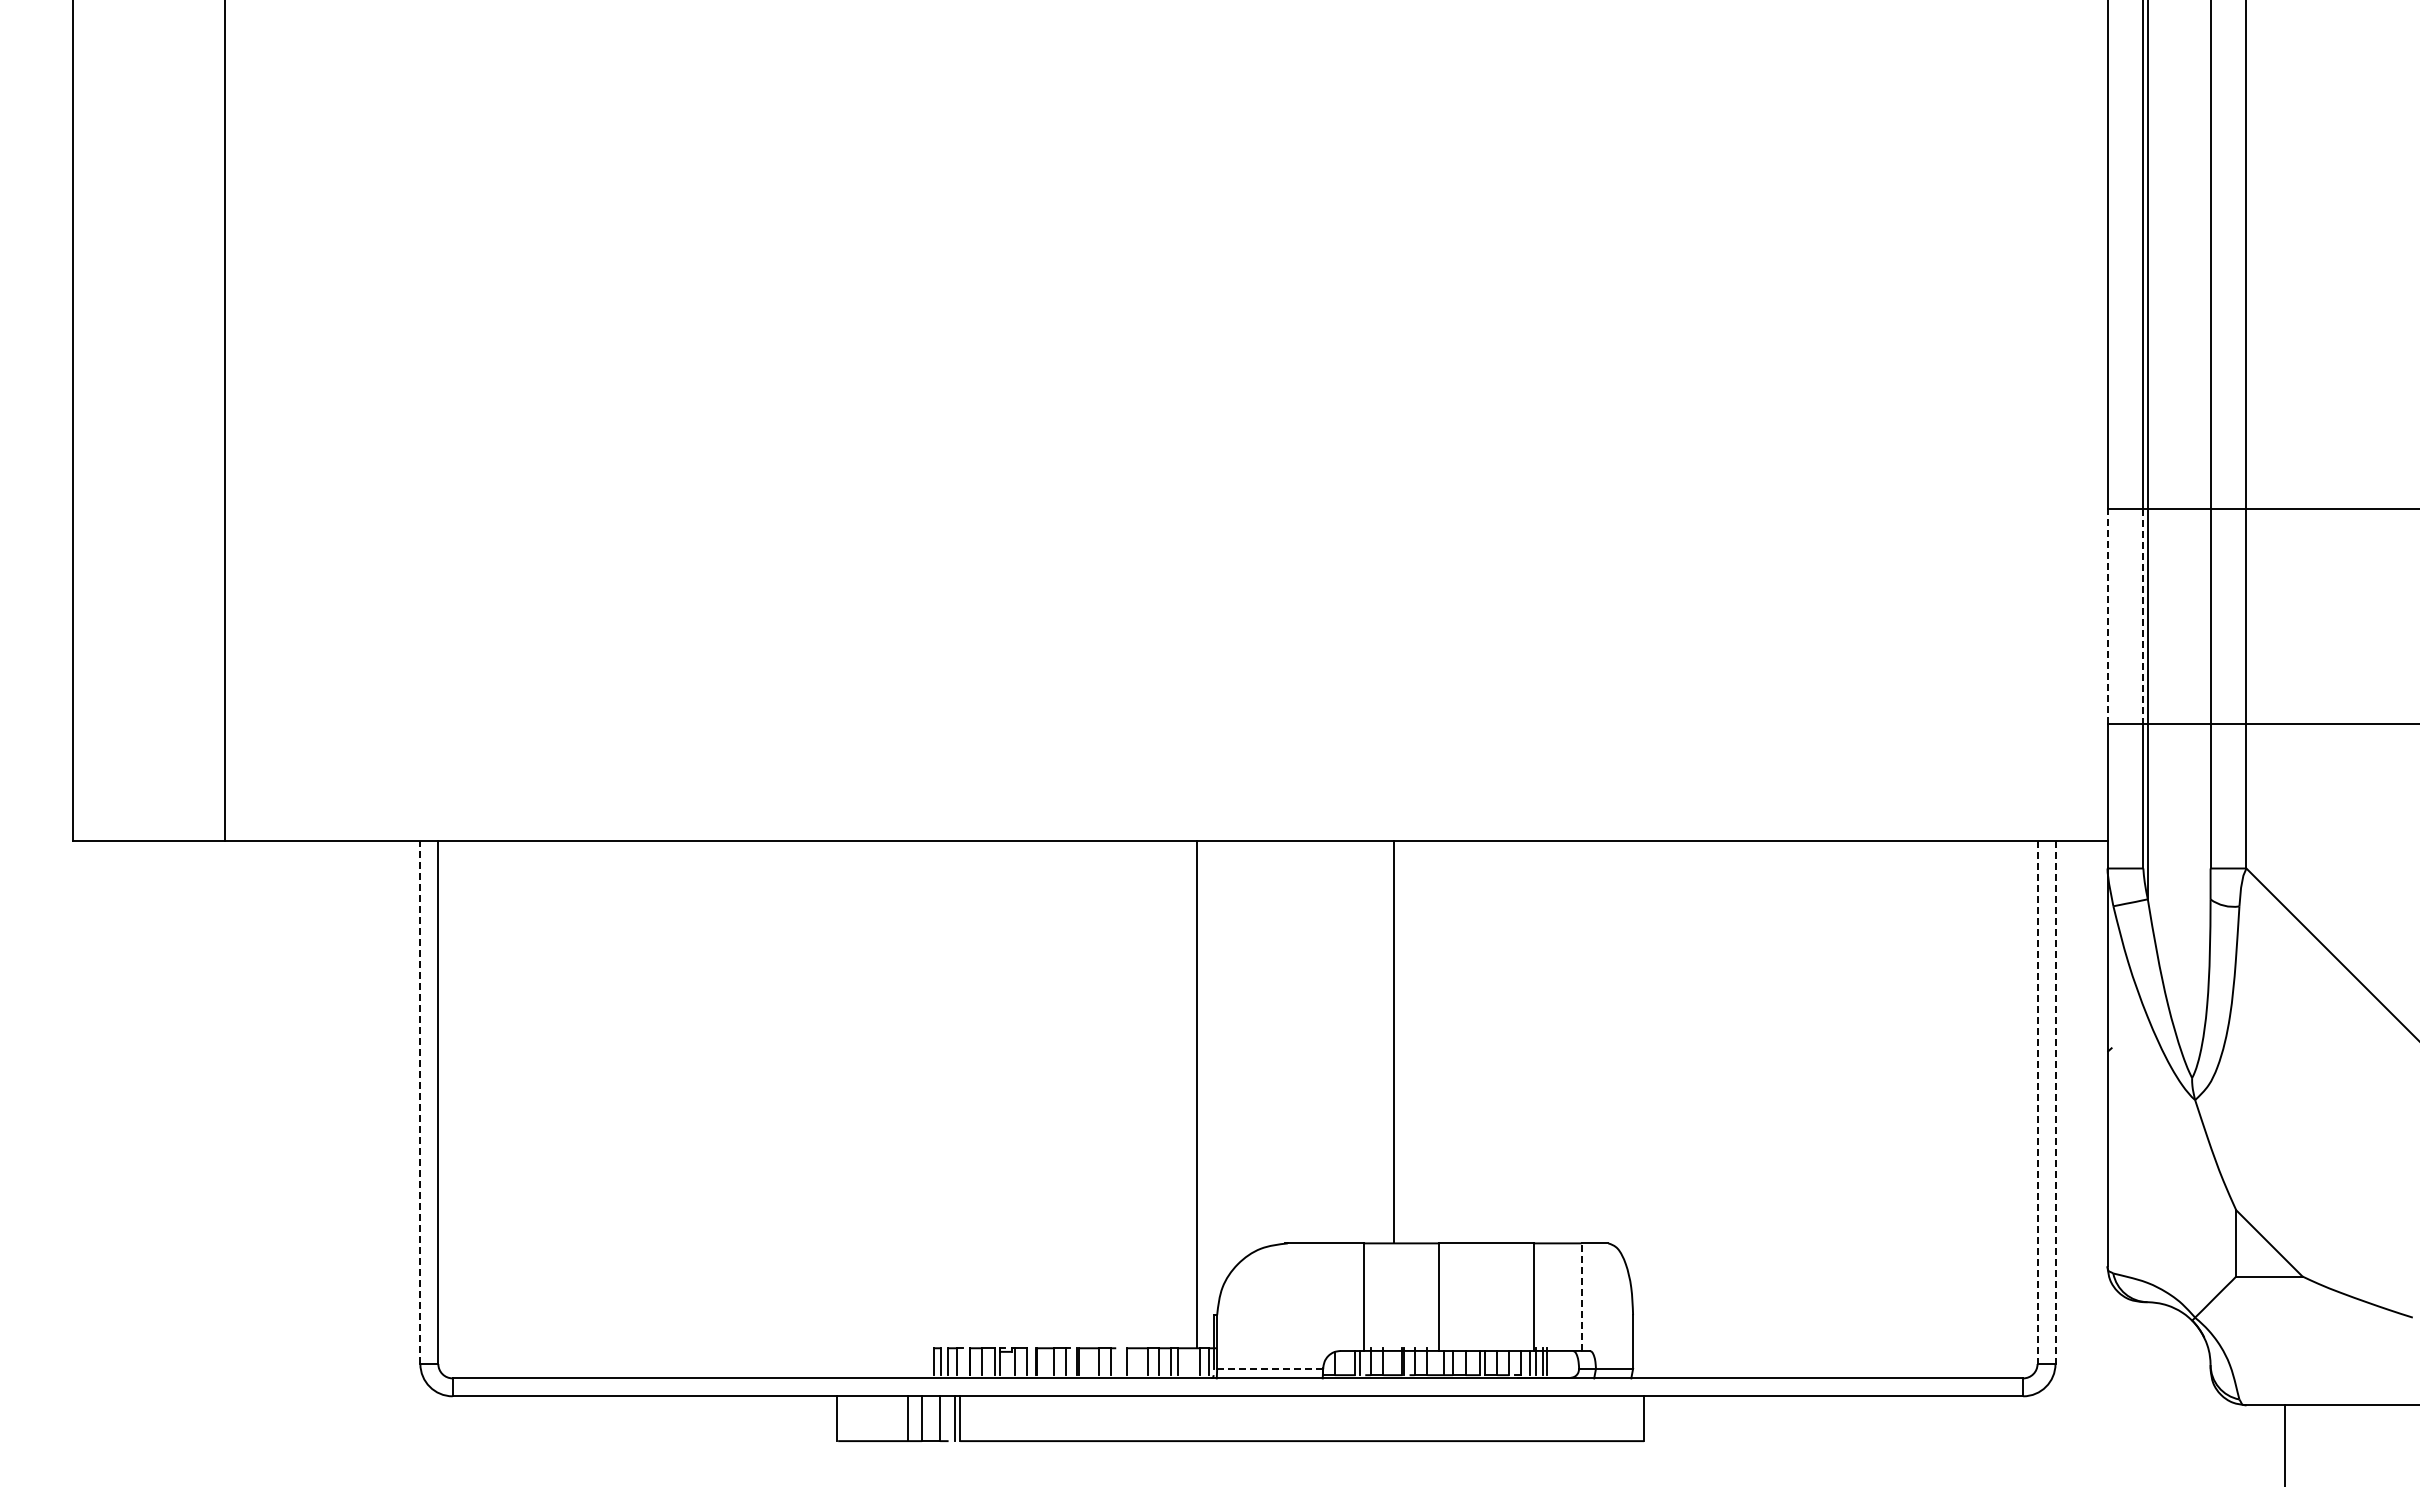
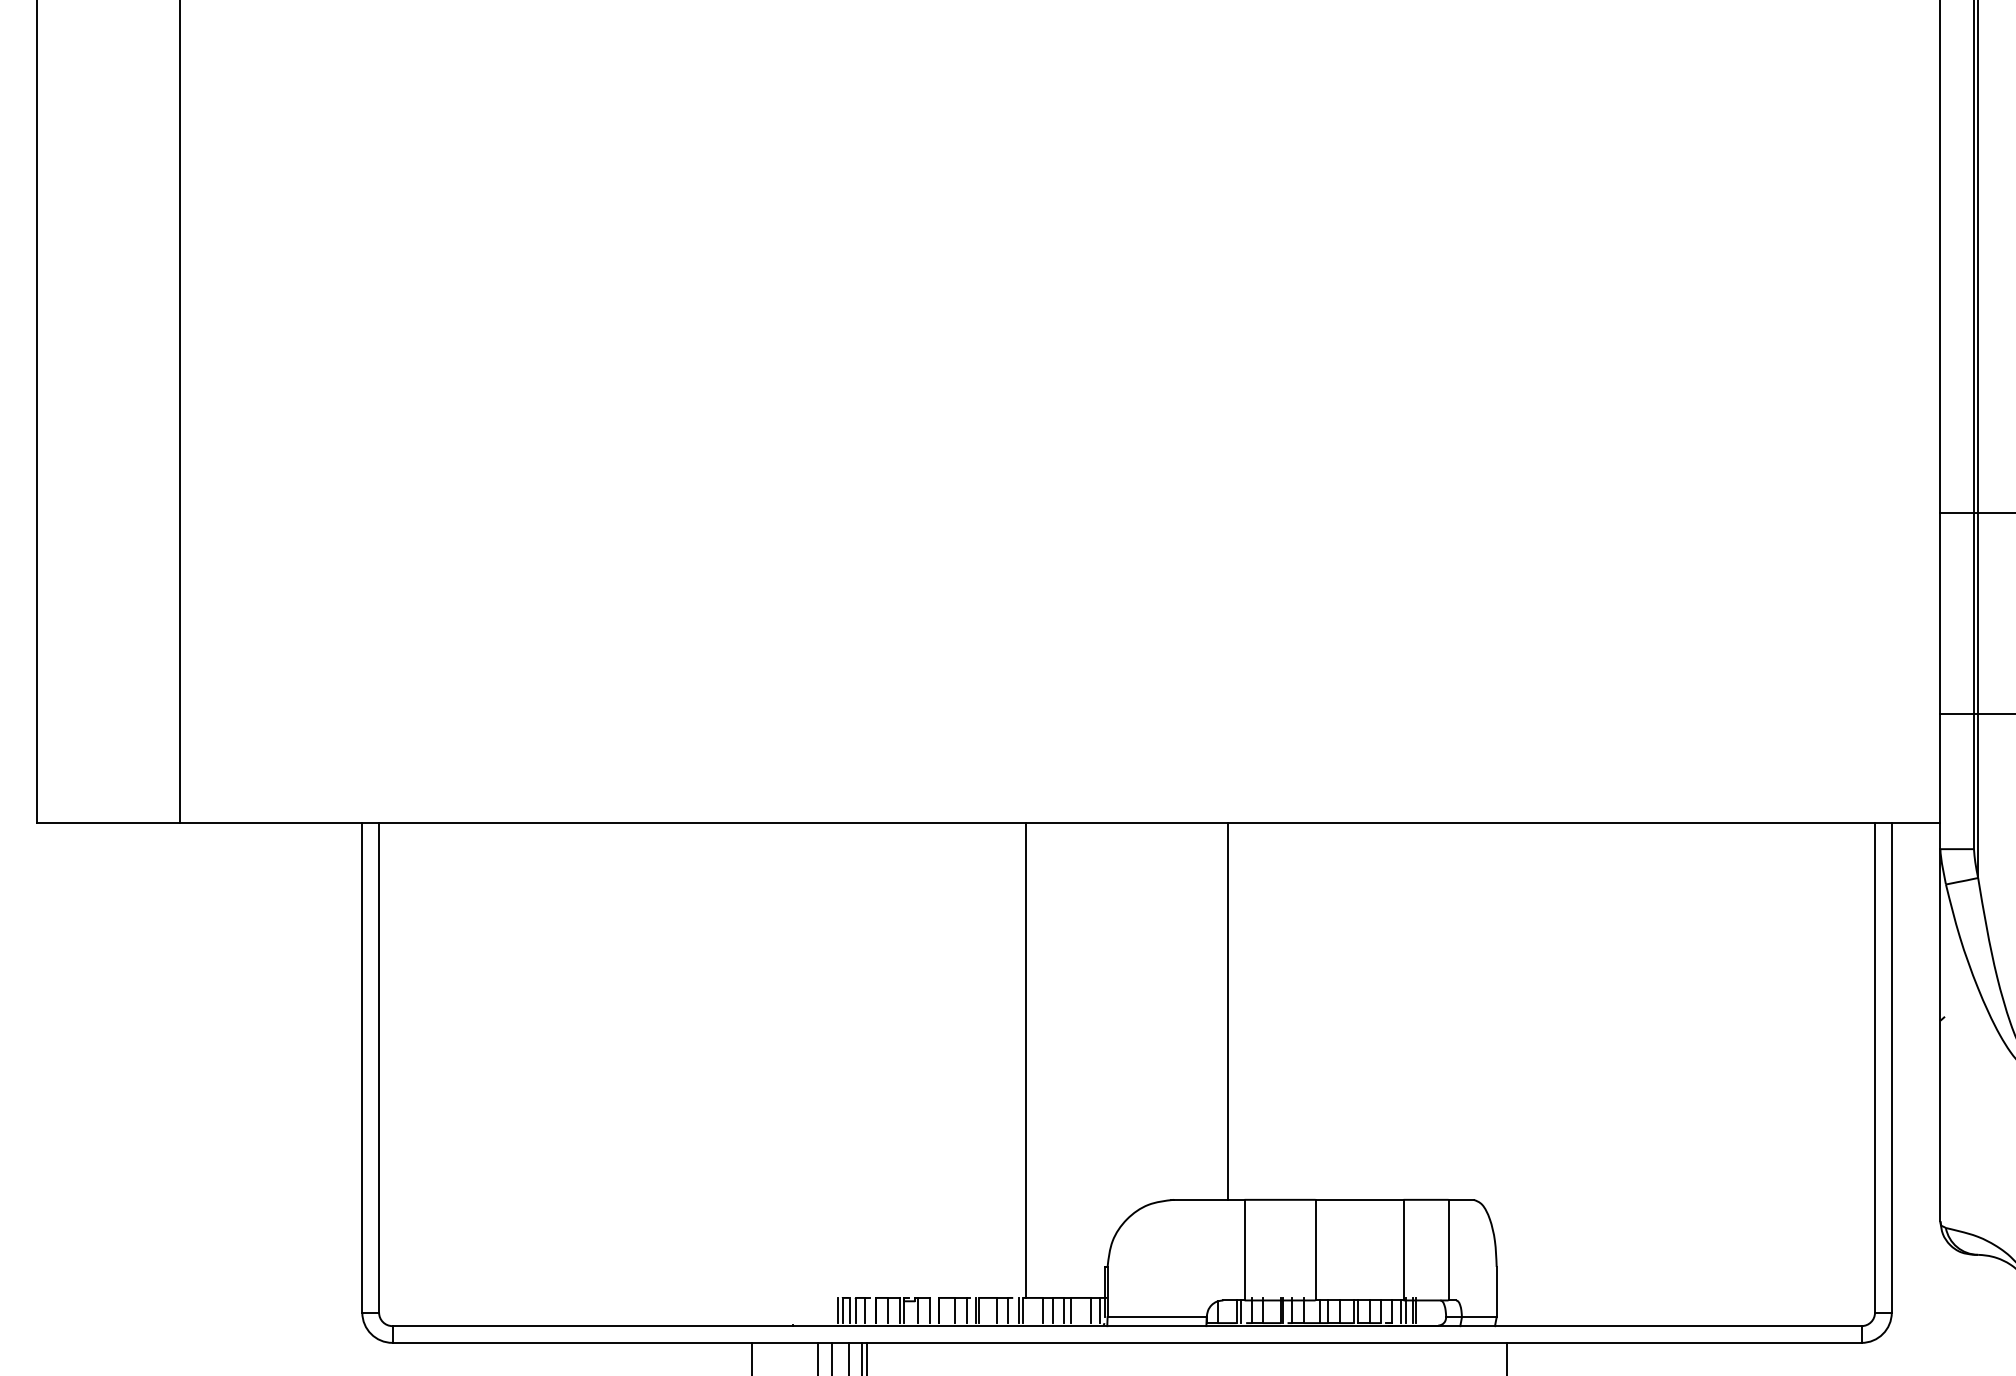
line: (2107, 616) -> (1940, 613), dashed -> solid
line: (2143, 616) -> (1974, 613), dashed -> solid
line: (1393, 1041) -> (1227, 1010), moved
line: (1197, 1094) -> (1026, 1060), moved
line: (420, 1102) -> (362, 1068), dashed -> solid
line: (2037, 1102) -> (1874, 1068), dashed -> solid
line: (2055, 1102) -> (1891, 1068), dashed -> solid
line: (1581, 1297) -> (1448, 1250), dashed -> solid
line: (928, 1361) -> (837, 1310), added
line: (1122, 1361) -> (1019, 1310), added
line: (1270, 1368) -> (1157, 1316), dashed -> solid

